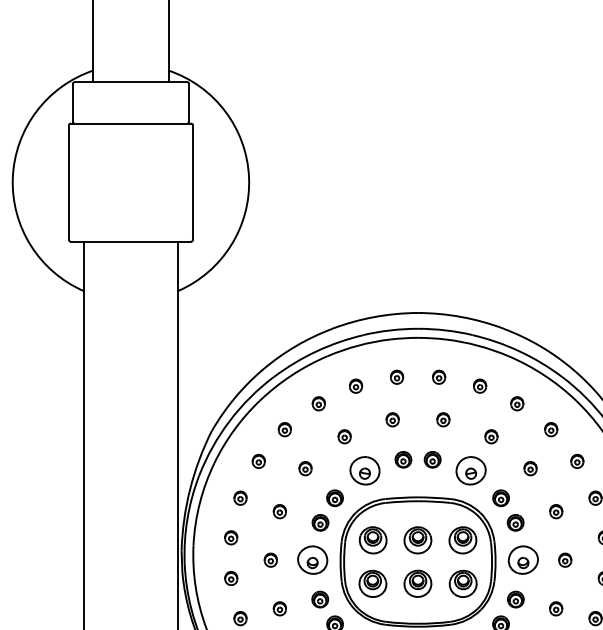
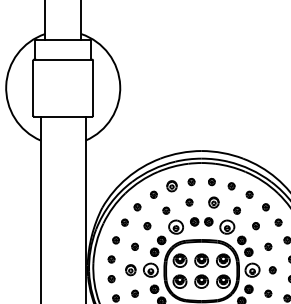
part: (355, 386) -> (171, 186), size x1.6
part: (442, 419) -> (213, 202), size x1.6
part: (270, 560) -> (130, 270), size x1.6

